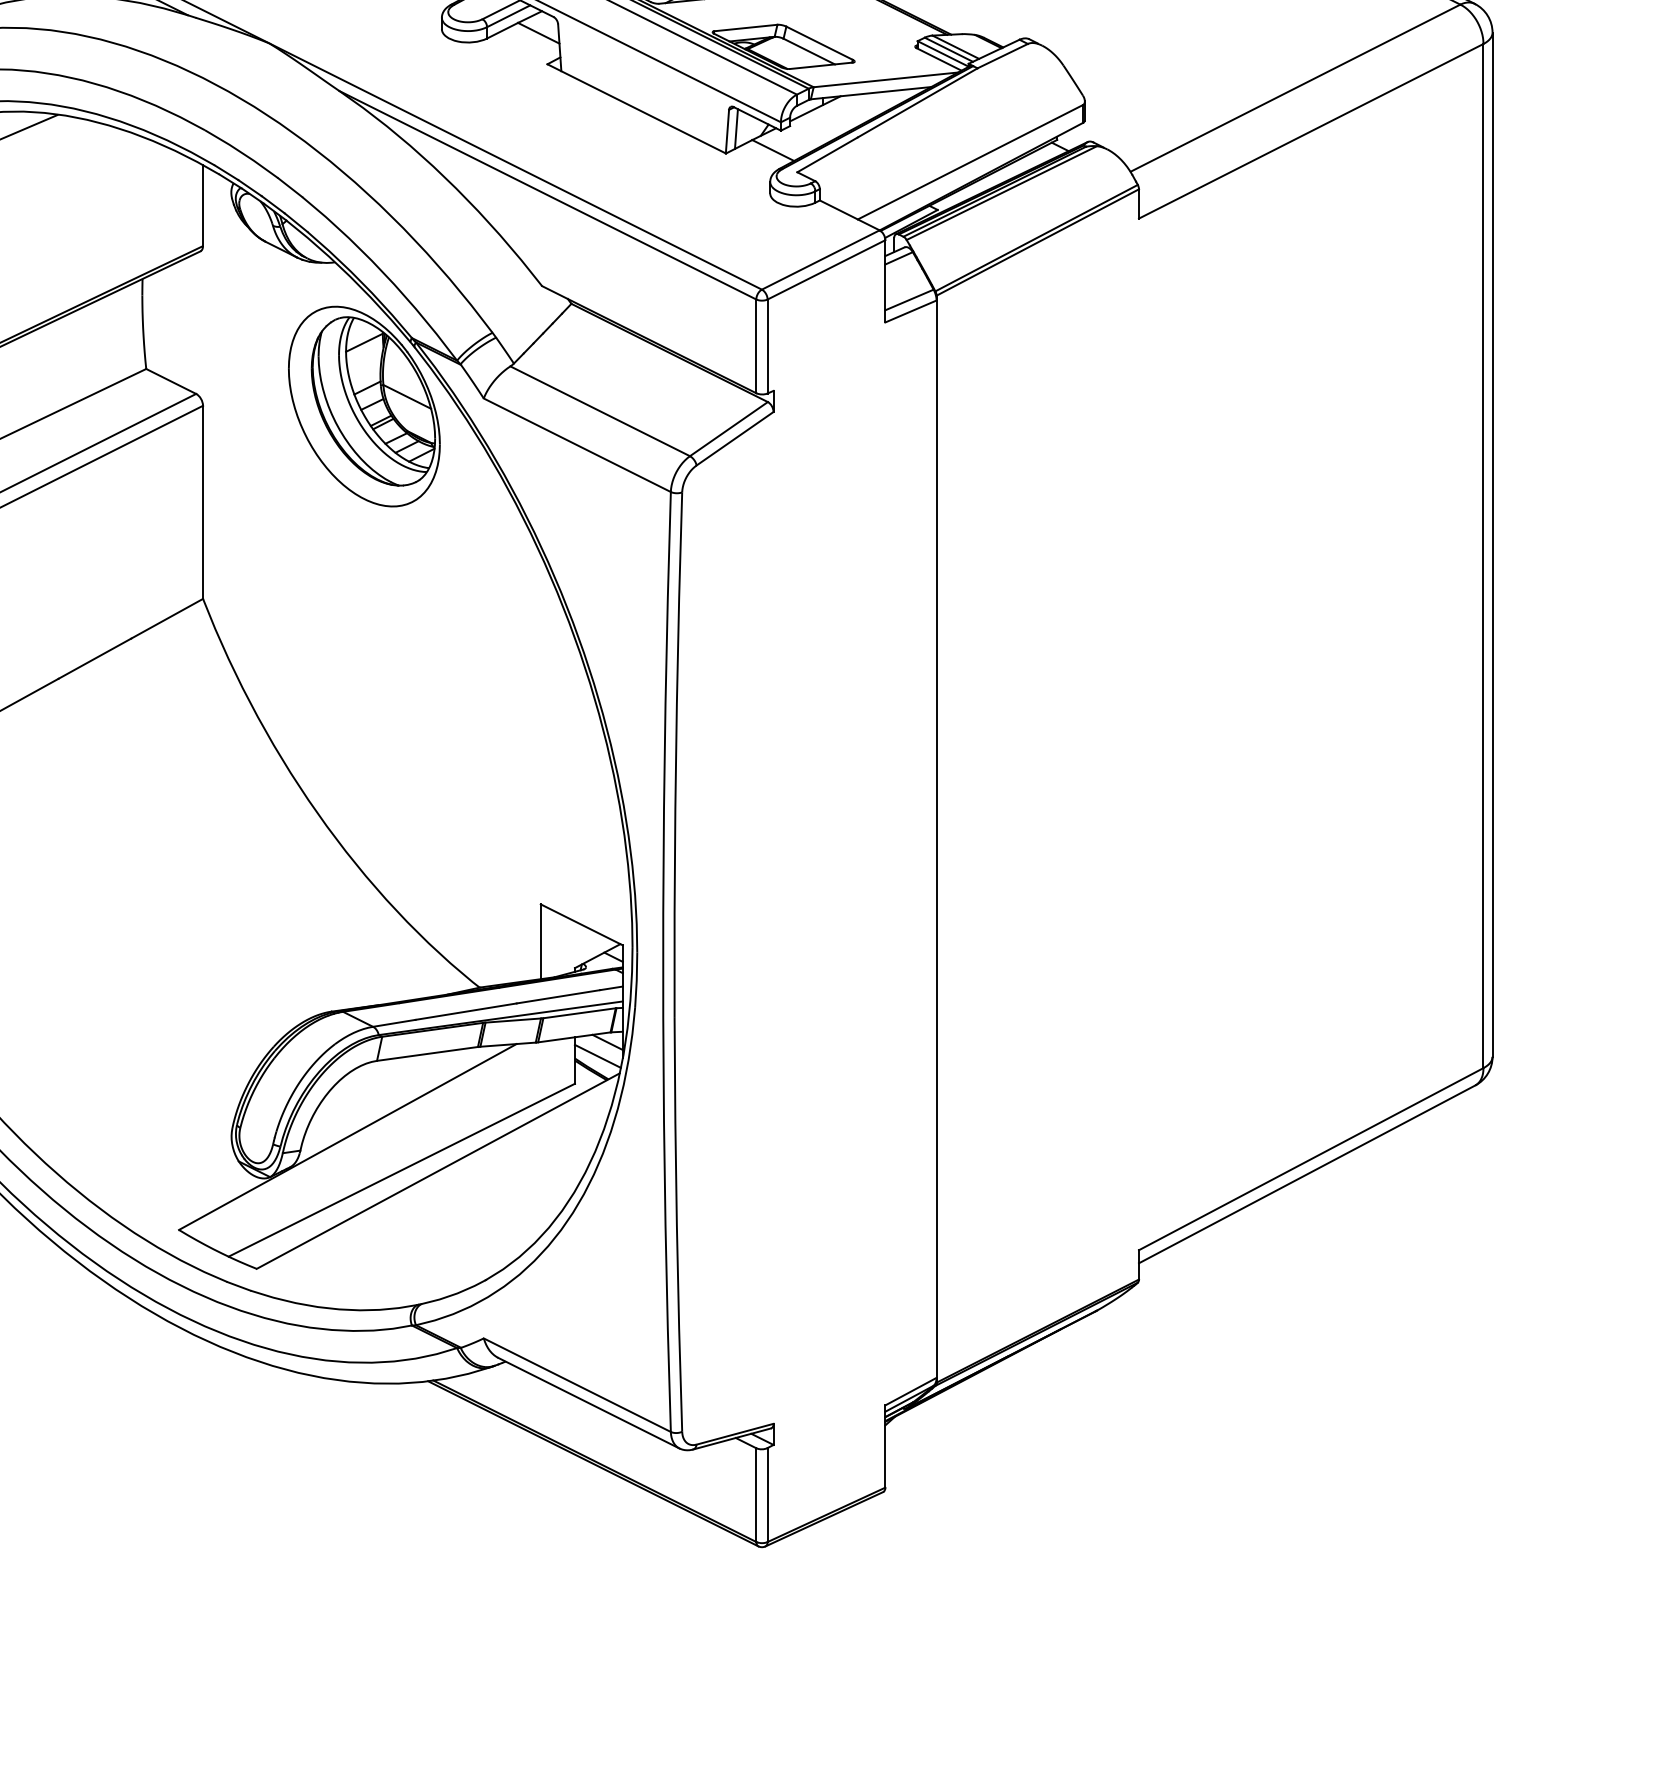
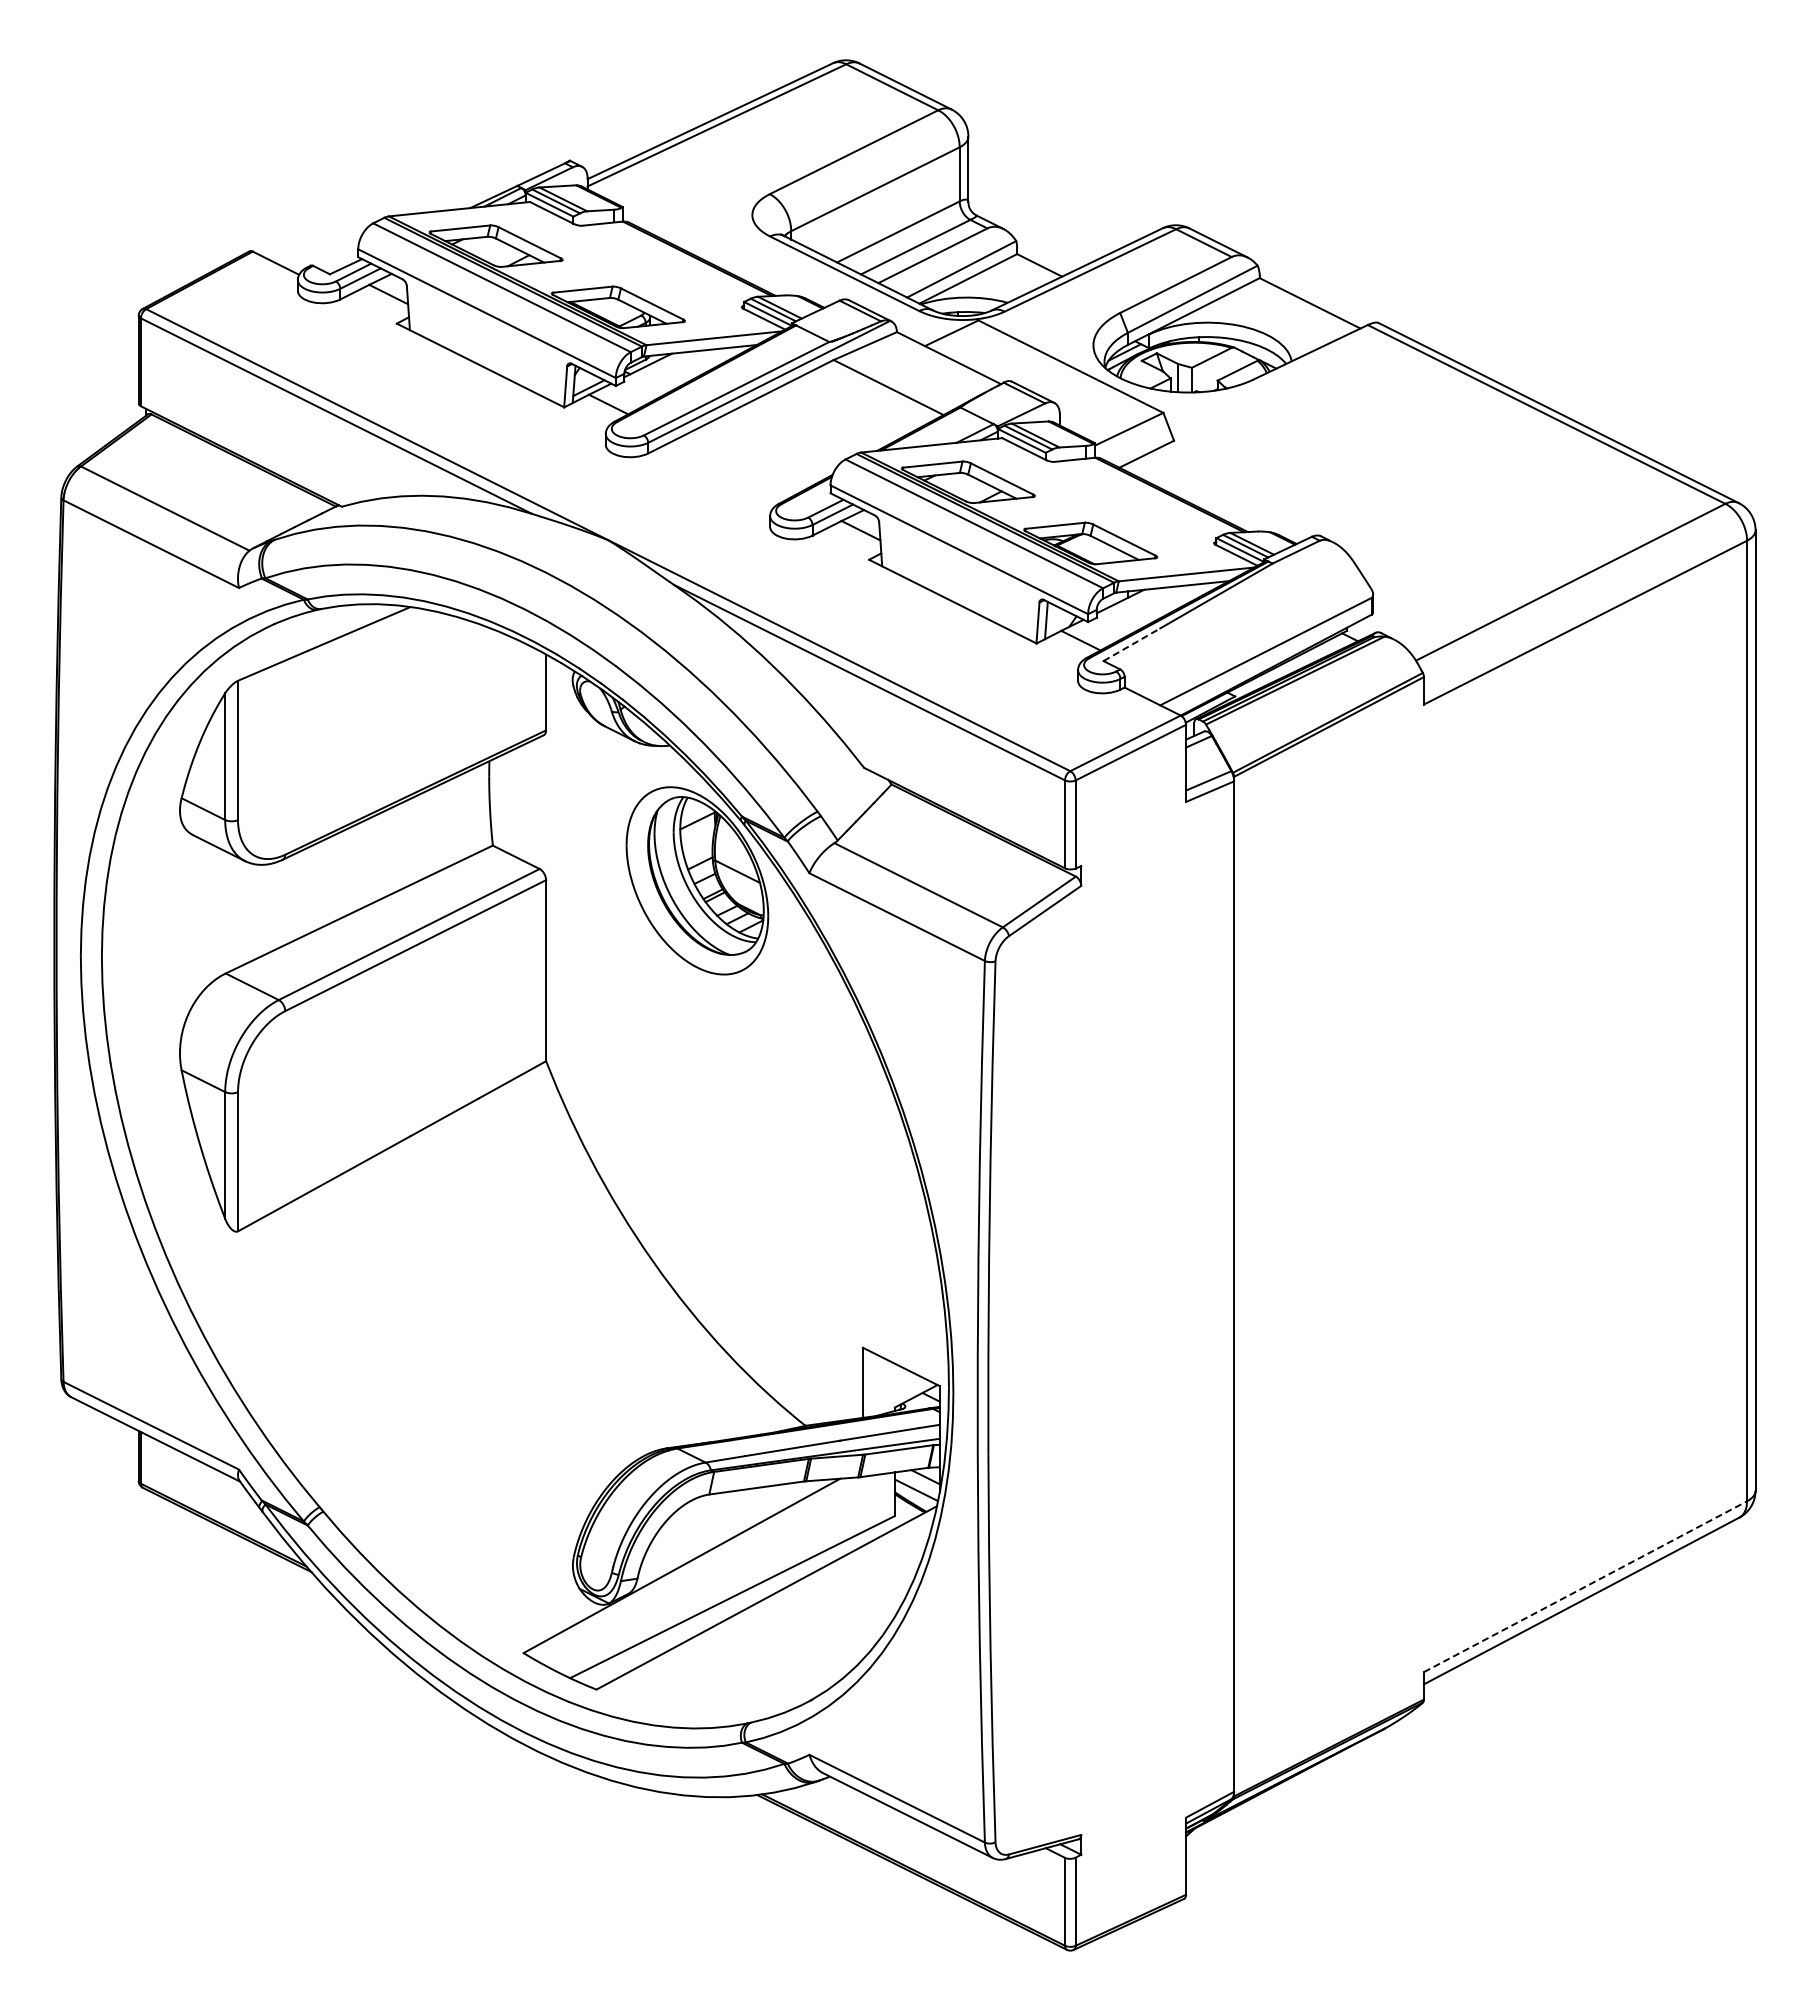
line: (827, 154) -> (1131, 644), solid -> dashed
line: (1311, 1158) -> (1585, 1586), solid -> dashed

